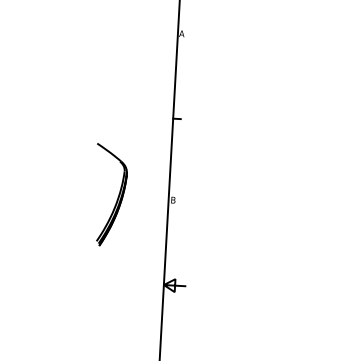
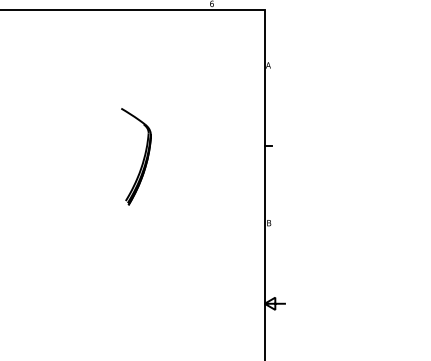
part: (117, 195) -> (143, 156), moved

